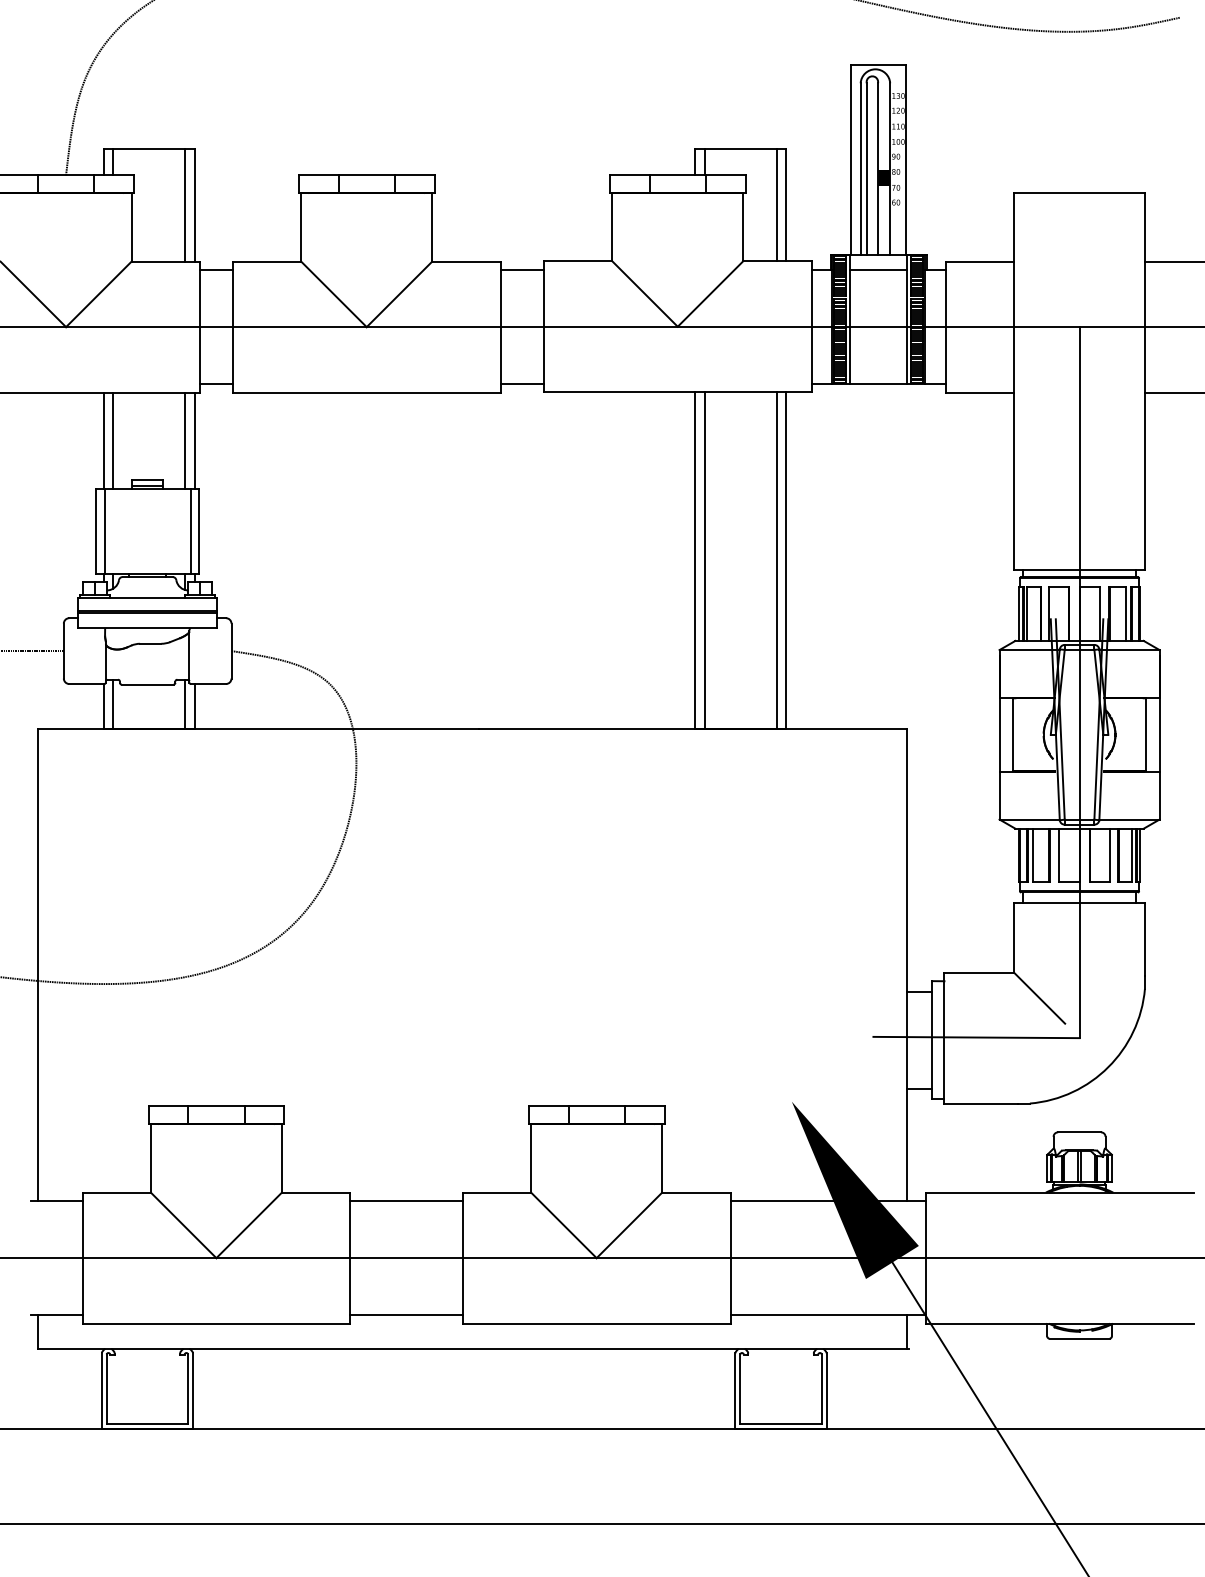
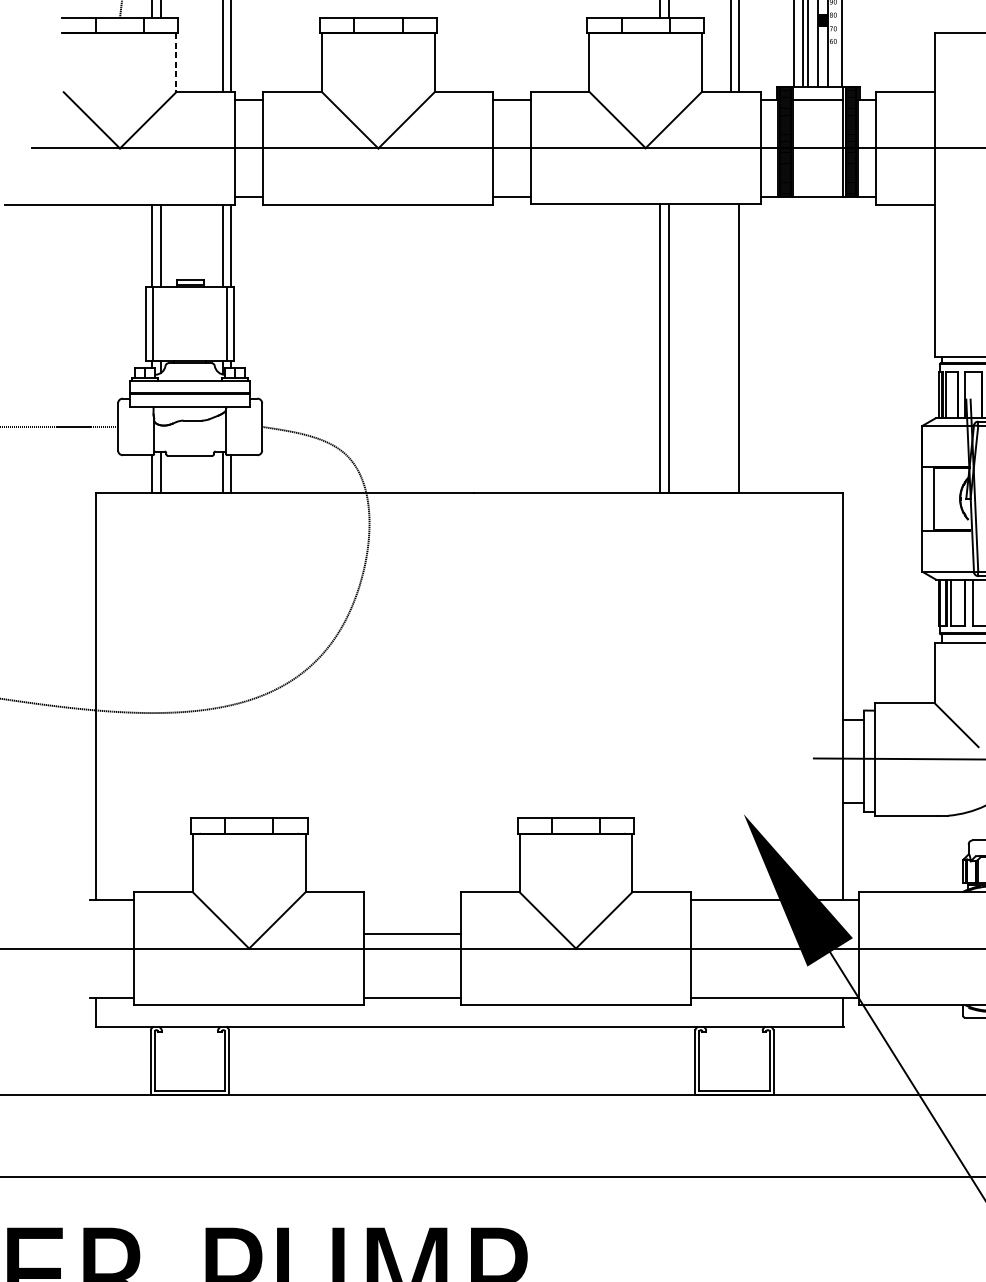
line: (131, 227) -> (176, 62), solid -> dashed
line: (776, 560) -> (730, 349), removed
line: (406, 1201) -> (412, 934), moved

